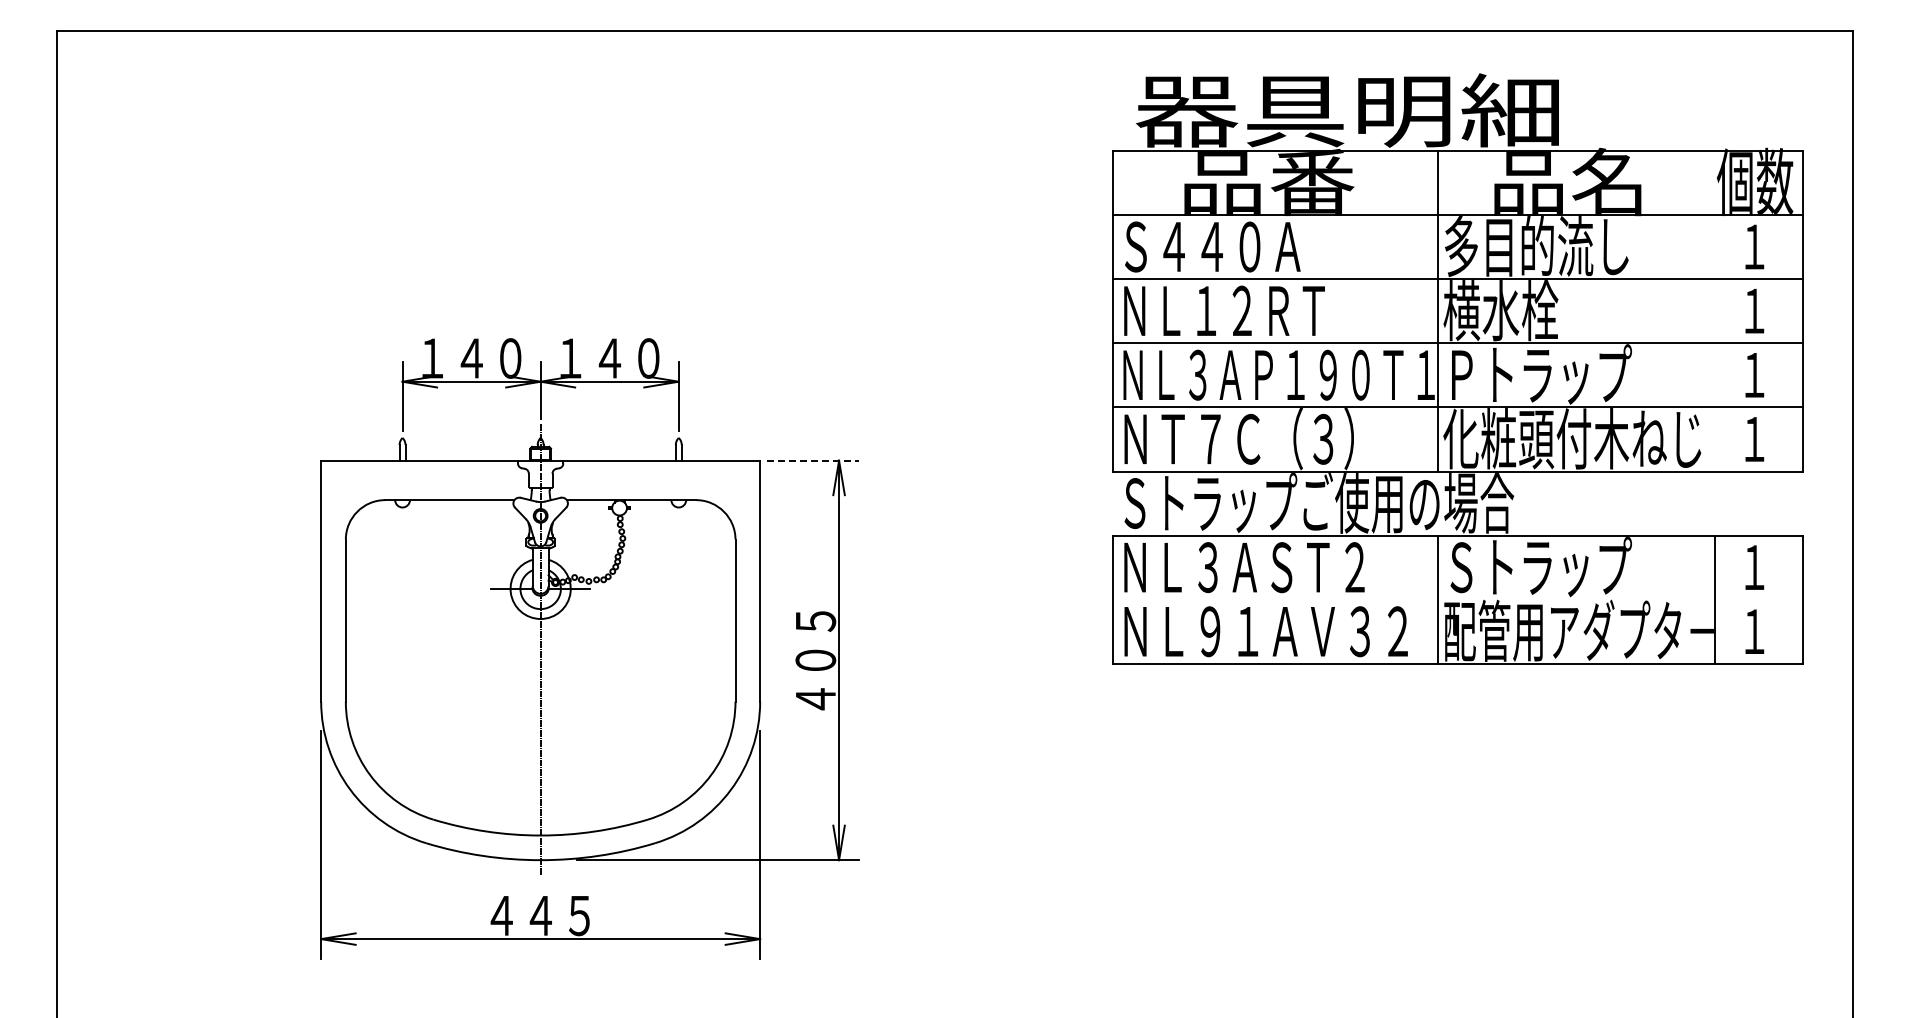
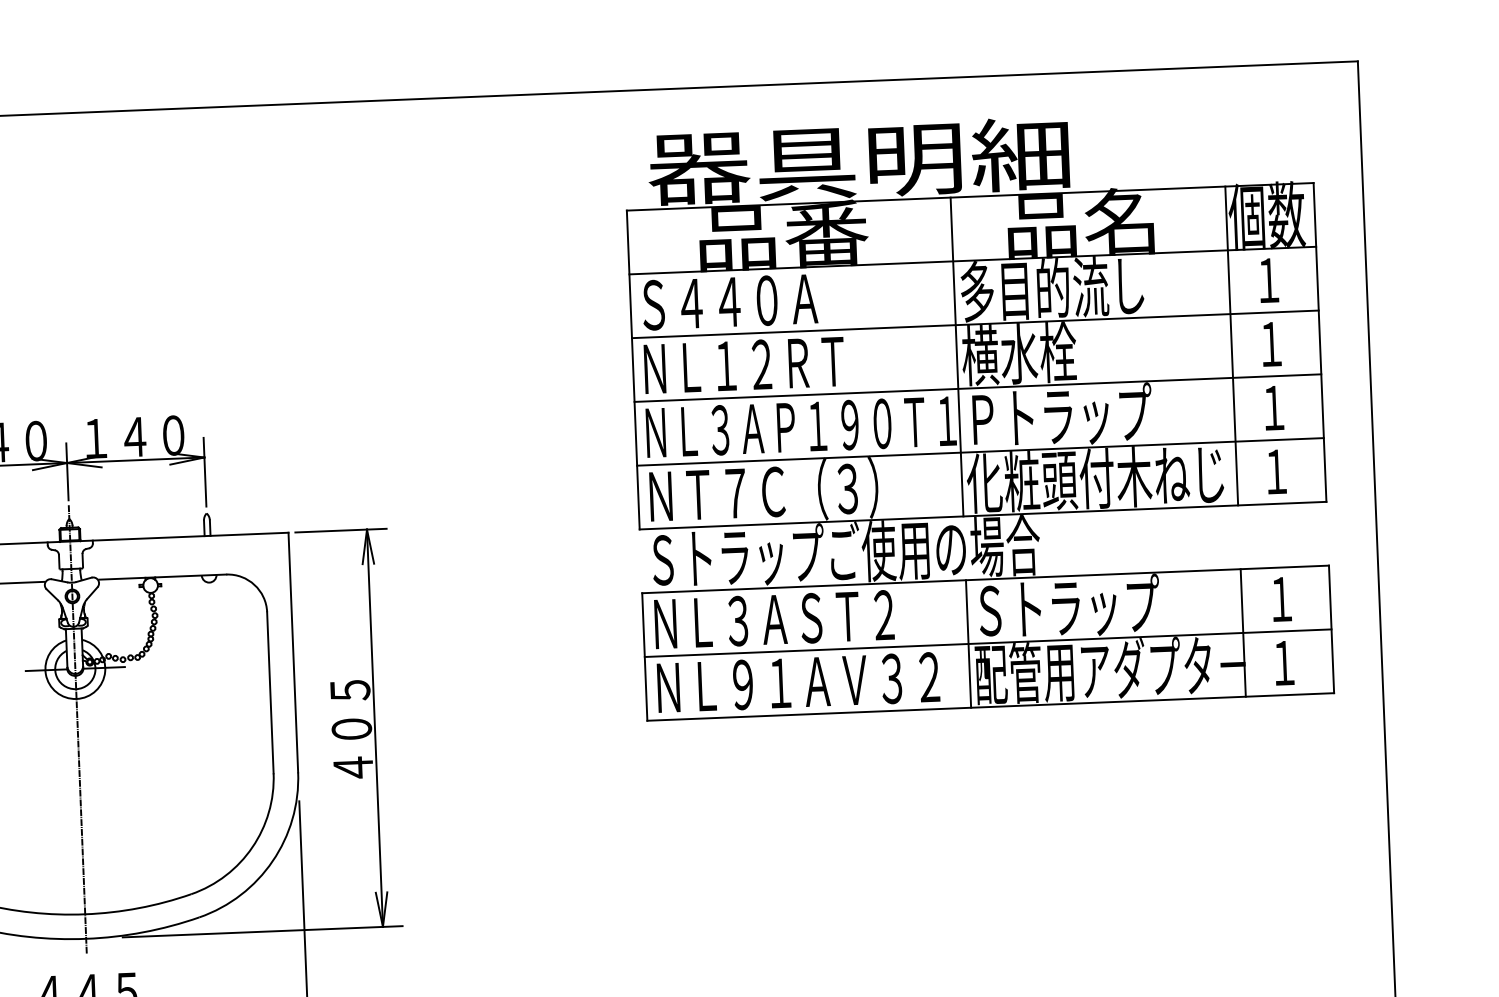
line: (1714, 310) -> (1231, 345), added
line: (812, 460) -> (340, 530), dashed -> solid
line: (1457, 599) -> (987, 642), added

